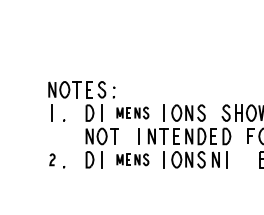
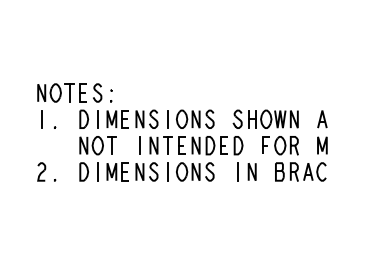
part: (132, 112) -> (132, 118), size x1.43
part: (52, 159) -> (41, 171), size x1.43
part: (132, 159) -> (132, 171), size x1.43
line: (215, 159) -> (251, 171), moved

